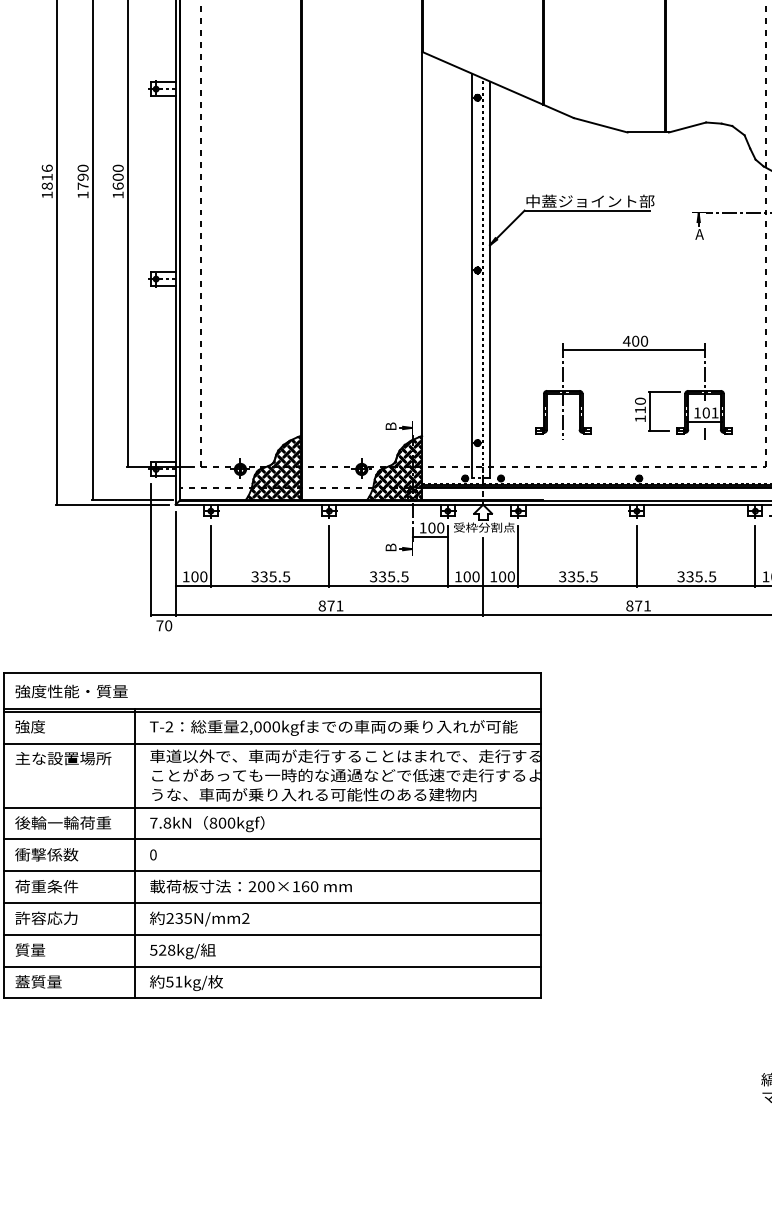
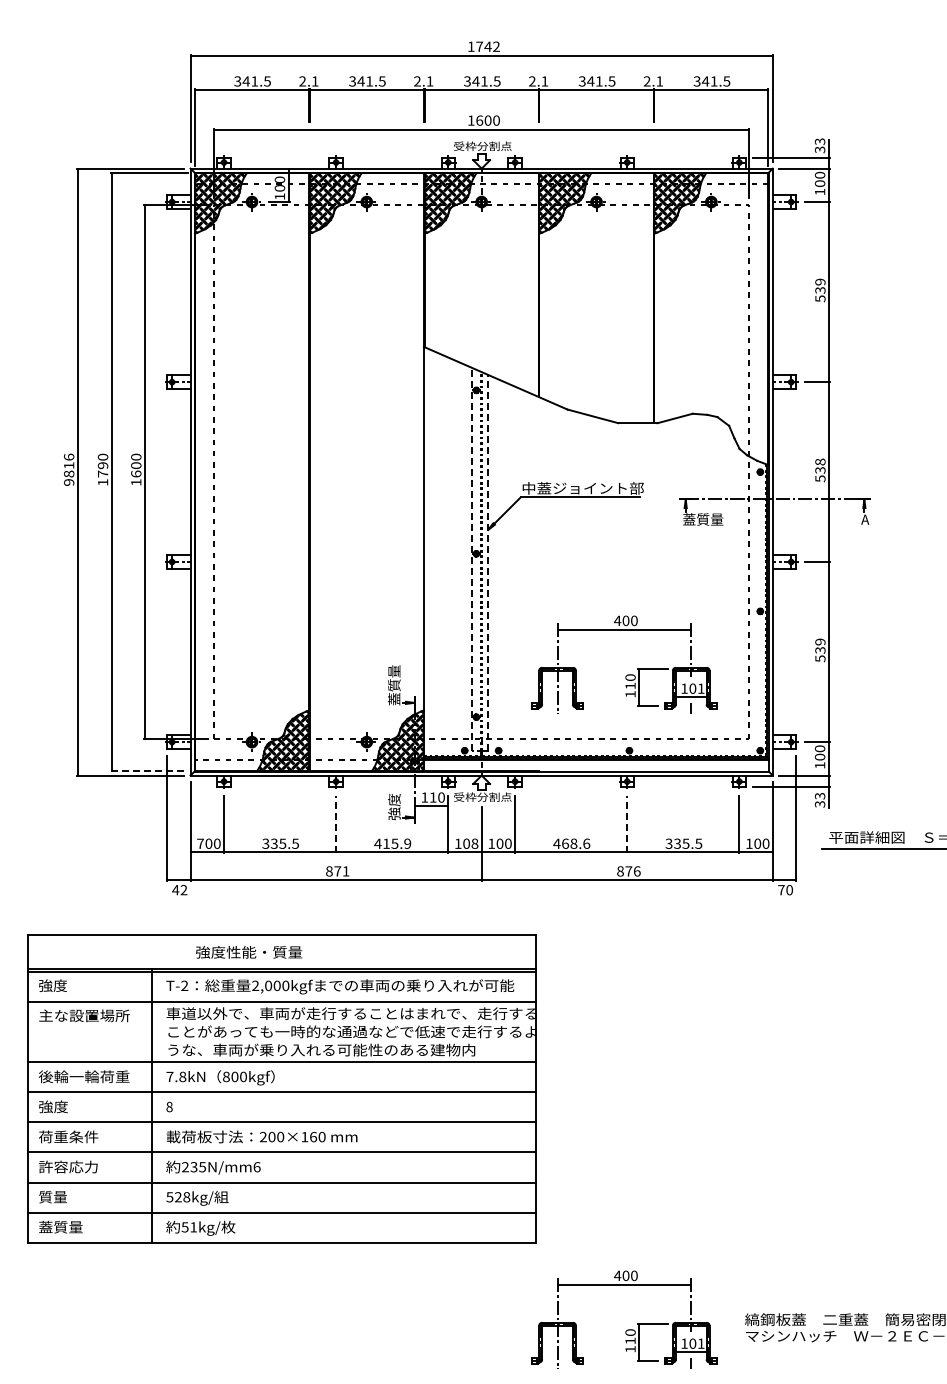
text: (47, 195) -> (69, 482), 1816 -> 9816
text: (716, 234) -> (702, 519), A -> 蓋質量
line: (472, 275) -> (471, 558), solid -> dashed
line: (490, 279) -> (488, 562), solid -> dashed
text: (391, 409) -> (394, 685), B -> 蓋質量
line: (132, 500) -> (149, 771), solid -> dashed
text: (431, 527) -> (432, 797), 100 -> 110
text: (391, 538) -> (394, 807), B -> 強度
line: (329, 556) -> (336, 824), solid -> dashed
line: (637, 556) -> (627, 824), solid -> dashed
text: (186, 576) -> (200, 843), 100 -> 700
text: (388, 576) -> (392, 843), 335.5 -> 415.9
text: (475, 576) -> (474, 843), 100 -> 108
text: (578, 576) -> (571, 843), 335.5 -> 468.6
text: (647, 606) -> (637, 871), 871 -> 876
text: (163, 626) -> (179, 890), 70 -> 42
text: (71, 691) -> (249, 952), moved
text: (46, 854) -> (68, 1106), 衝撃係数 -> 強度
text: (153, 854) -> (169, 1106), 0 -> 8
text: (245, 918) -> (256, 1167), 235N/mm2 -> 235N/mm6
part: (637, 1089) -> (627, 1329), added

